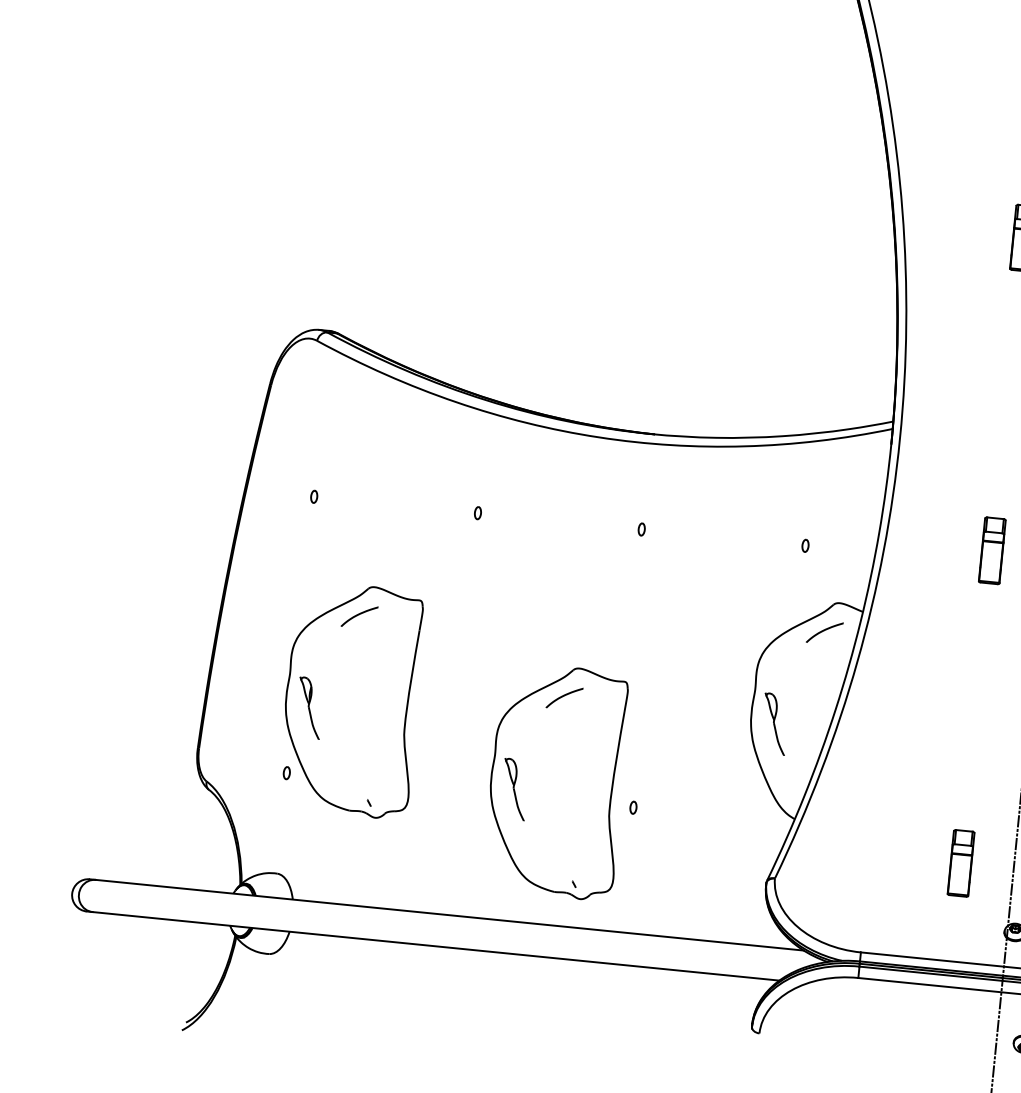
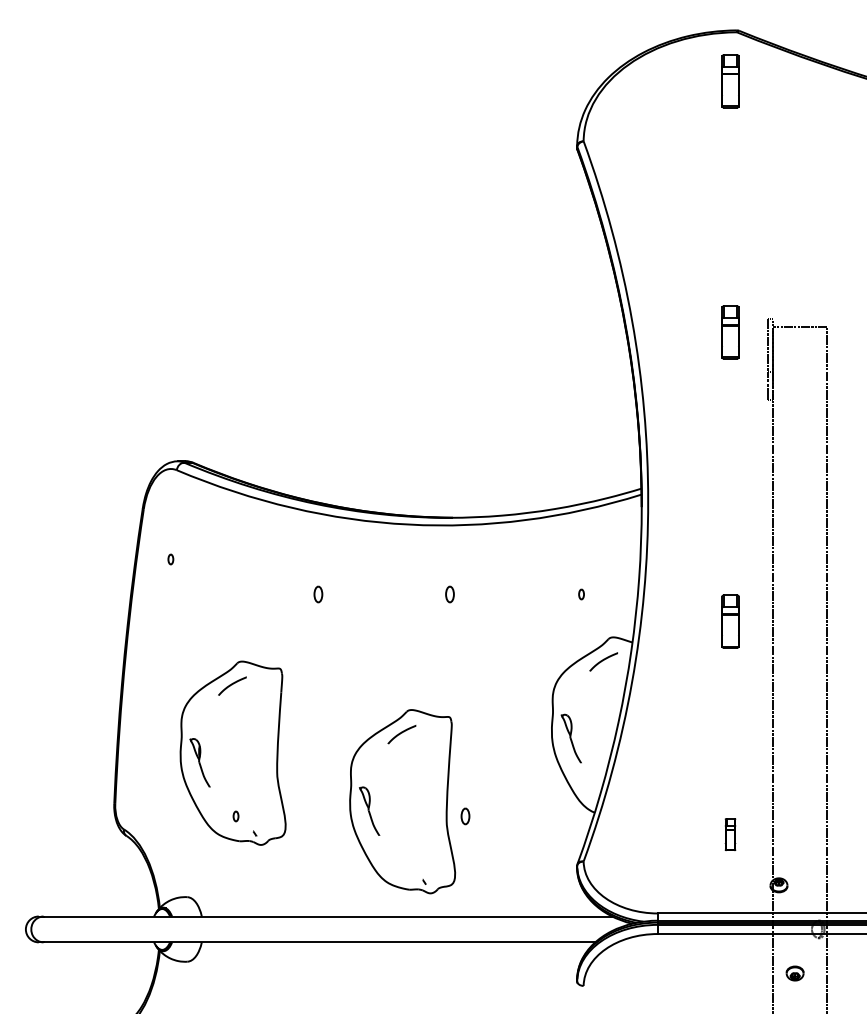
part: (313, 496) -> (170, 559), moved
part: (478, 513) -> (318, 594), size x1.6
part: (641, 529) -> (449, 594), size x1.6
part: (992, 550) -> (730, 621), moved
part: (286, 773) -> (235, 816), moved
part: (633, 807) -> (465, 816), size x1.6
part: (961, 863) -> (730, 834), size x0.6

